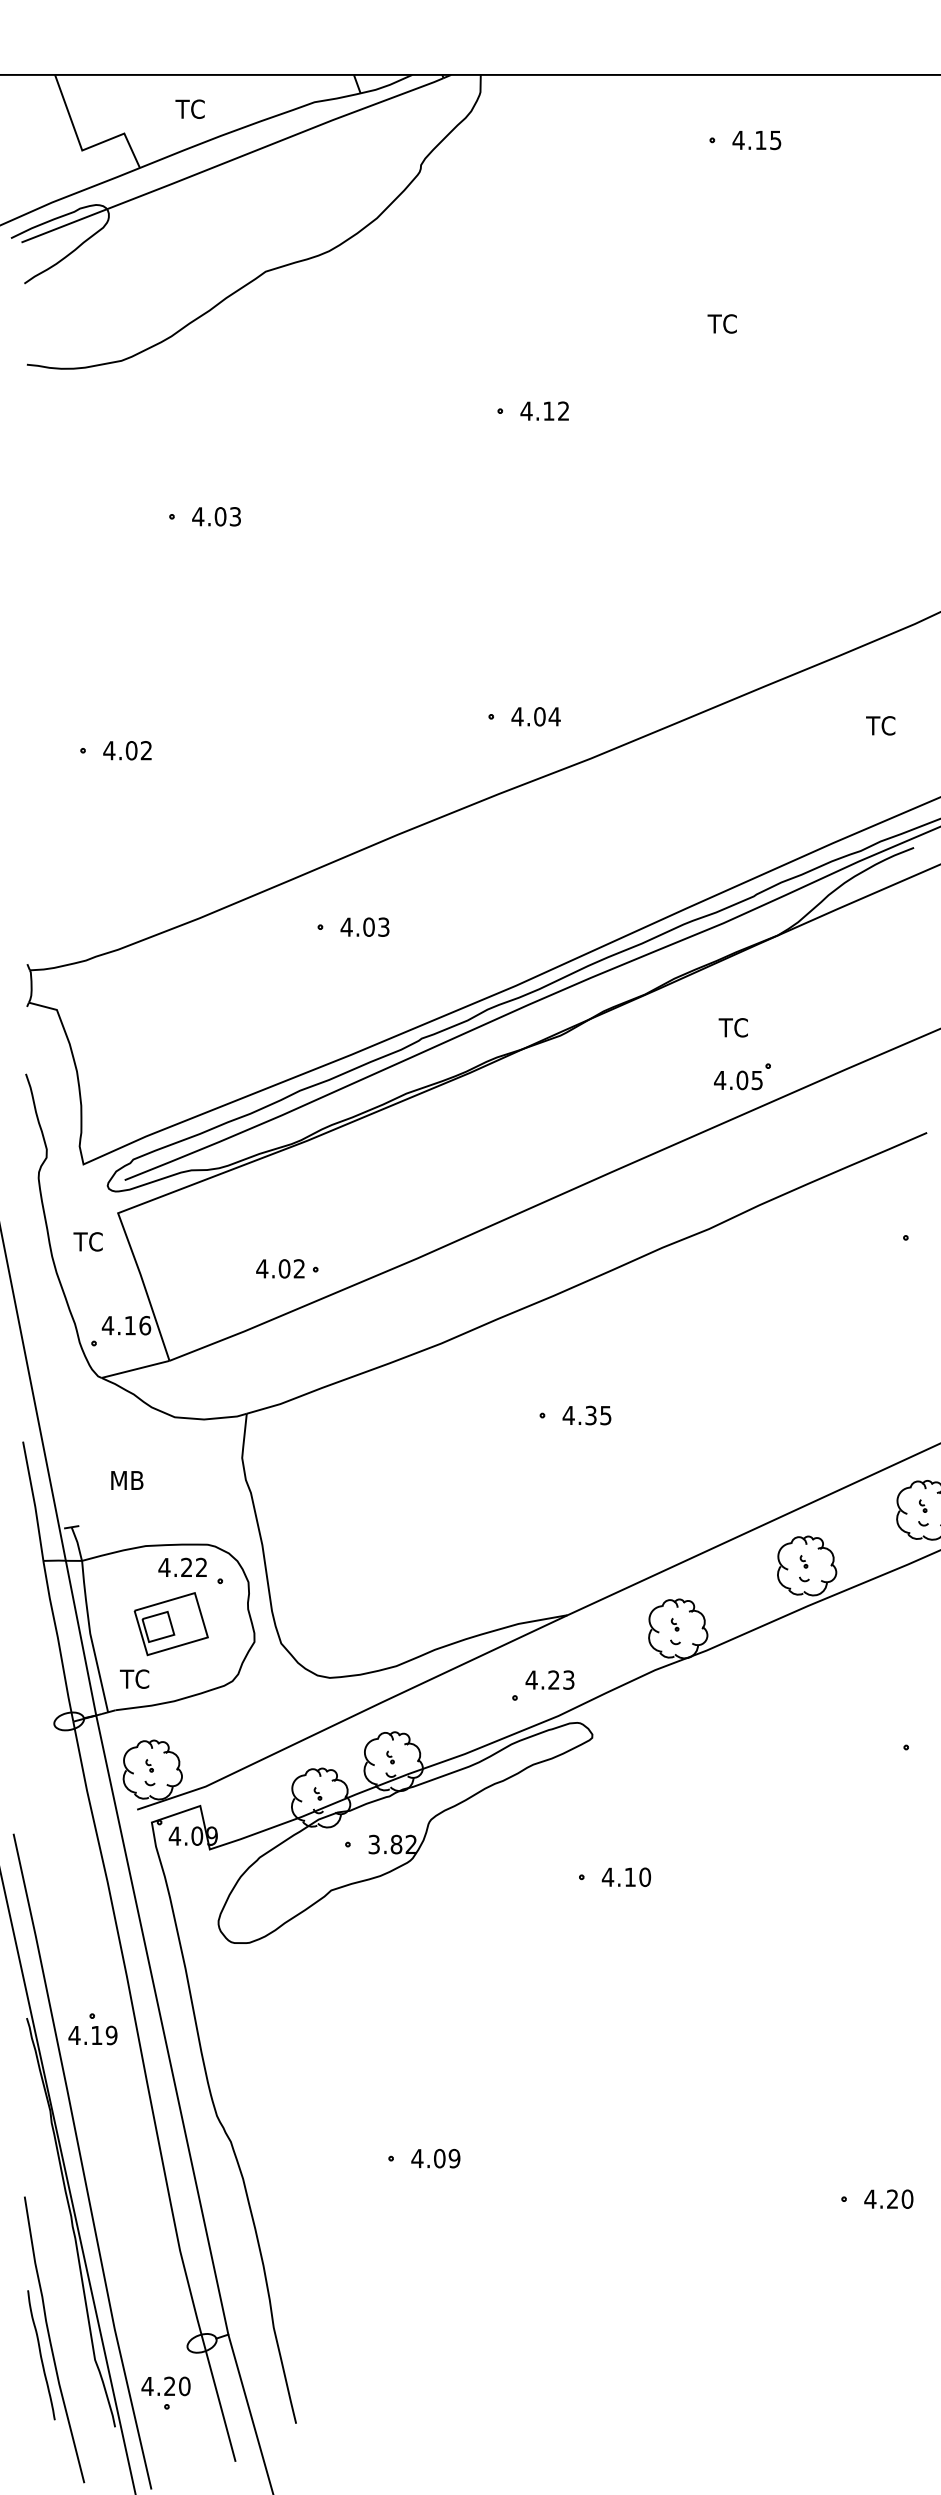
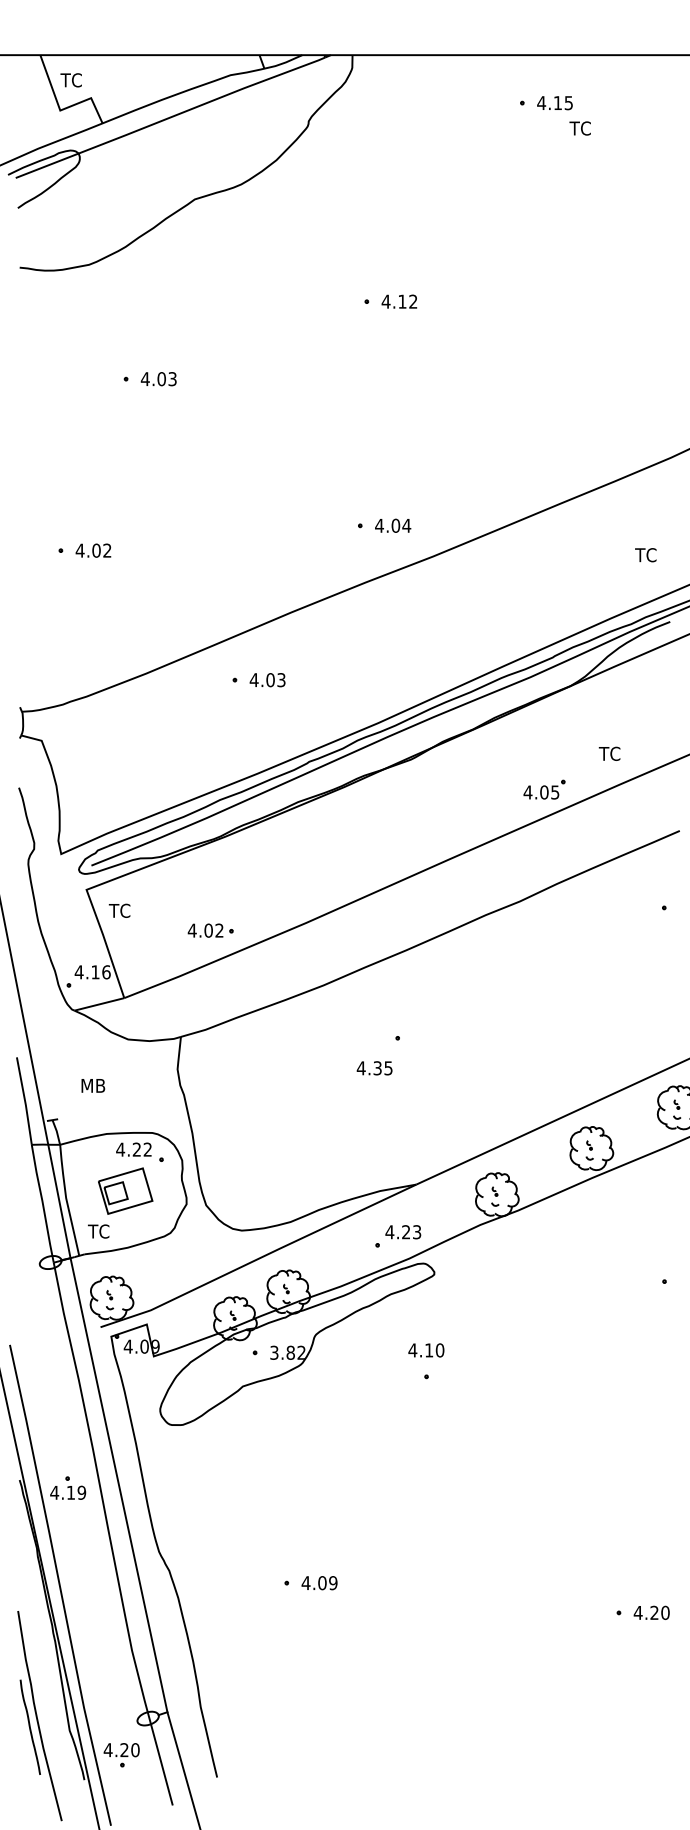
text: (189, 108) -> (70, 79), moved
text: (721, 323) -> (579, 128), moved
text: (880, 725) -> (645, 554), moved
text: (732, 1027) -> (608, 753), moved
text: (87, 1241) -> (119, 910), moved
text: (586, 1415) -> (374, 1068), moved
text: (625, 1876) -> (425, 1349), moved

